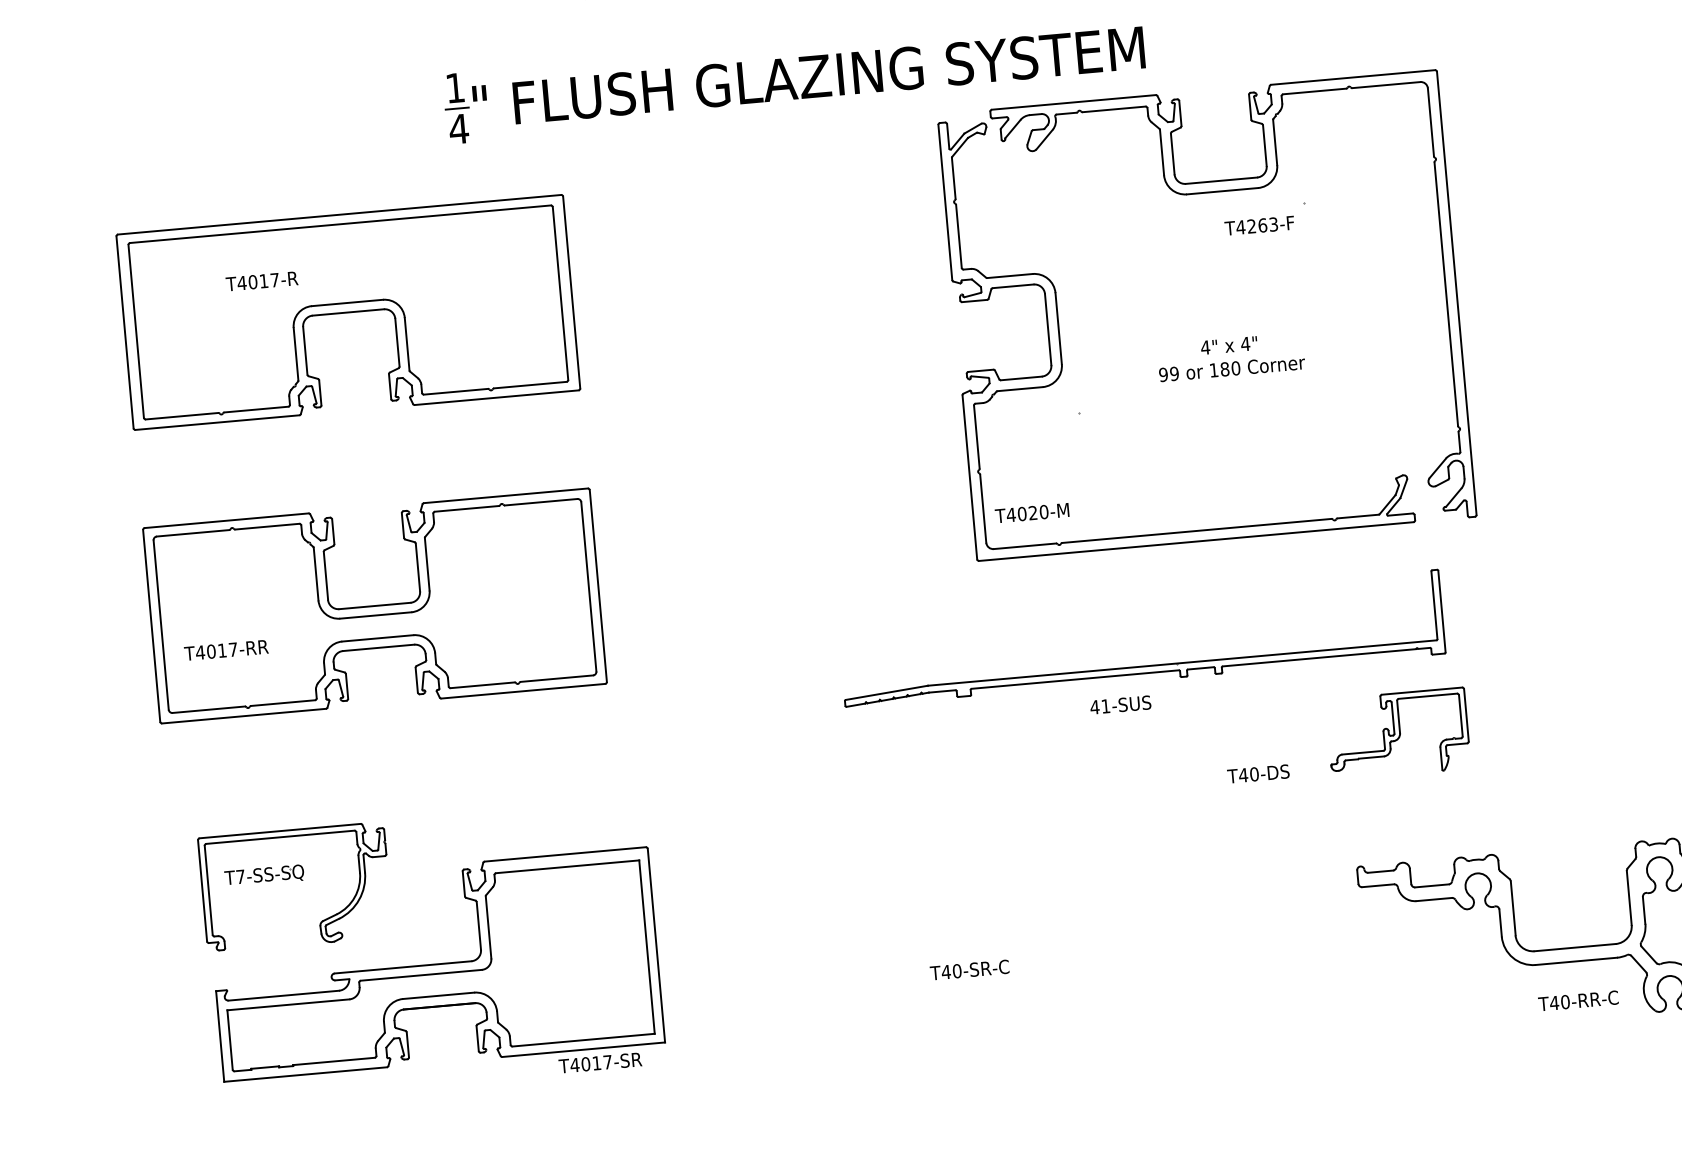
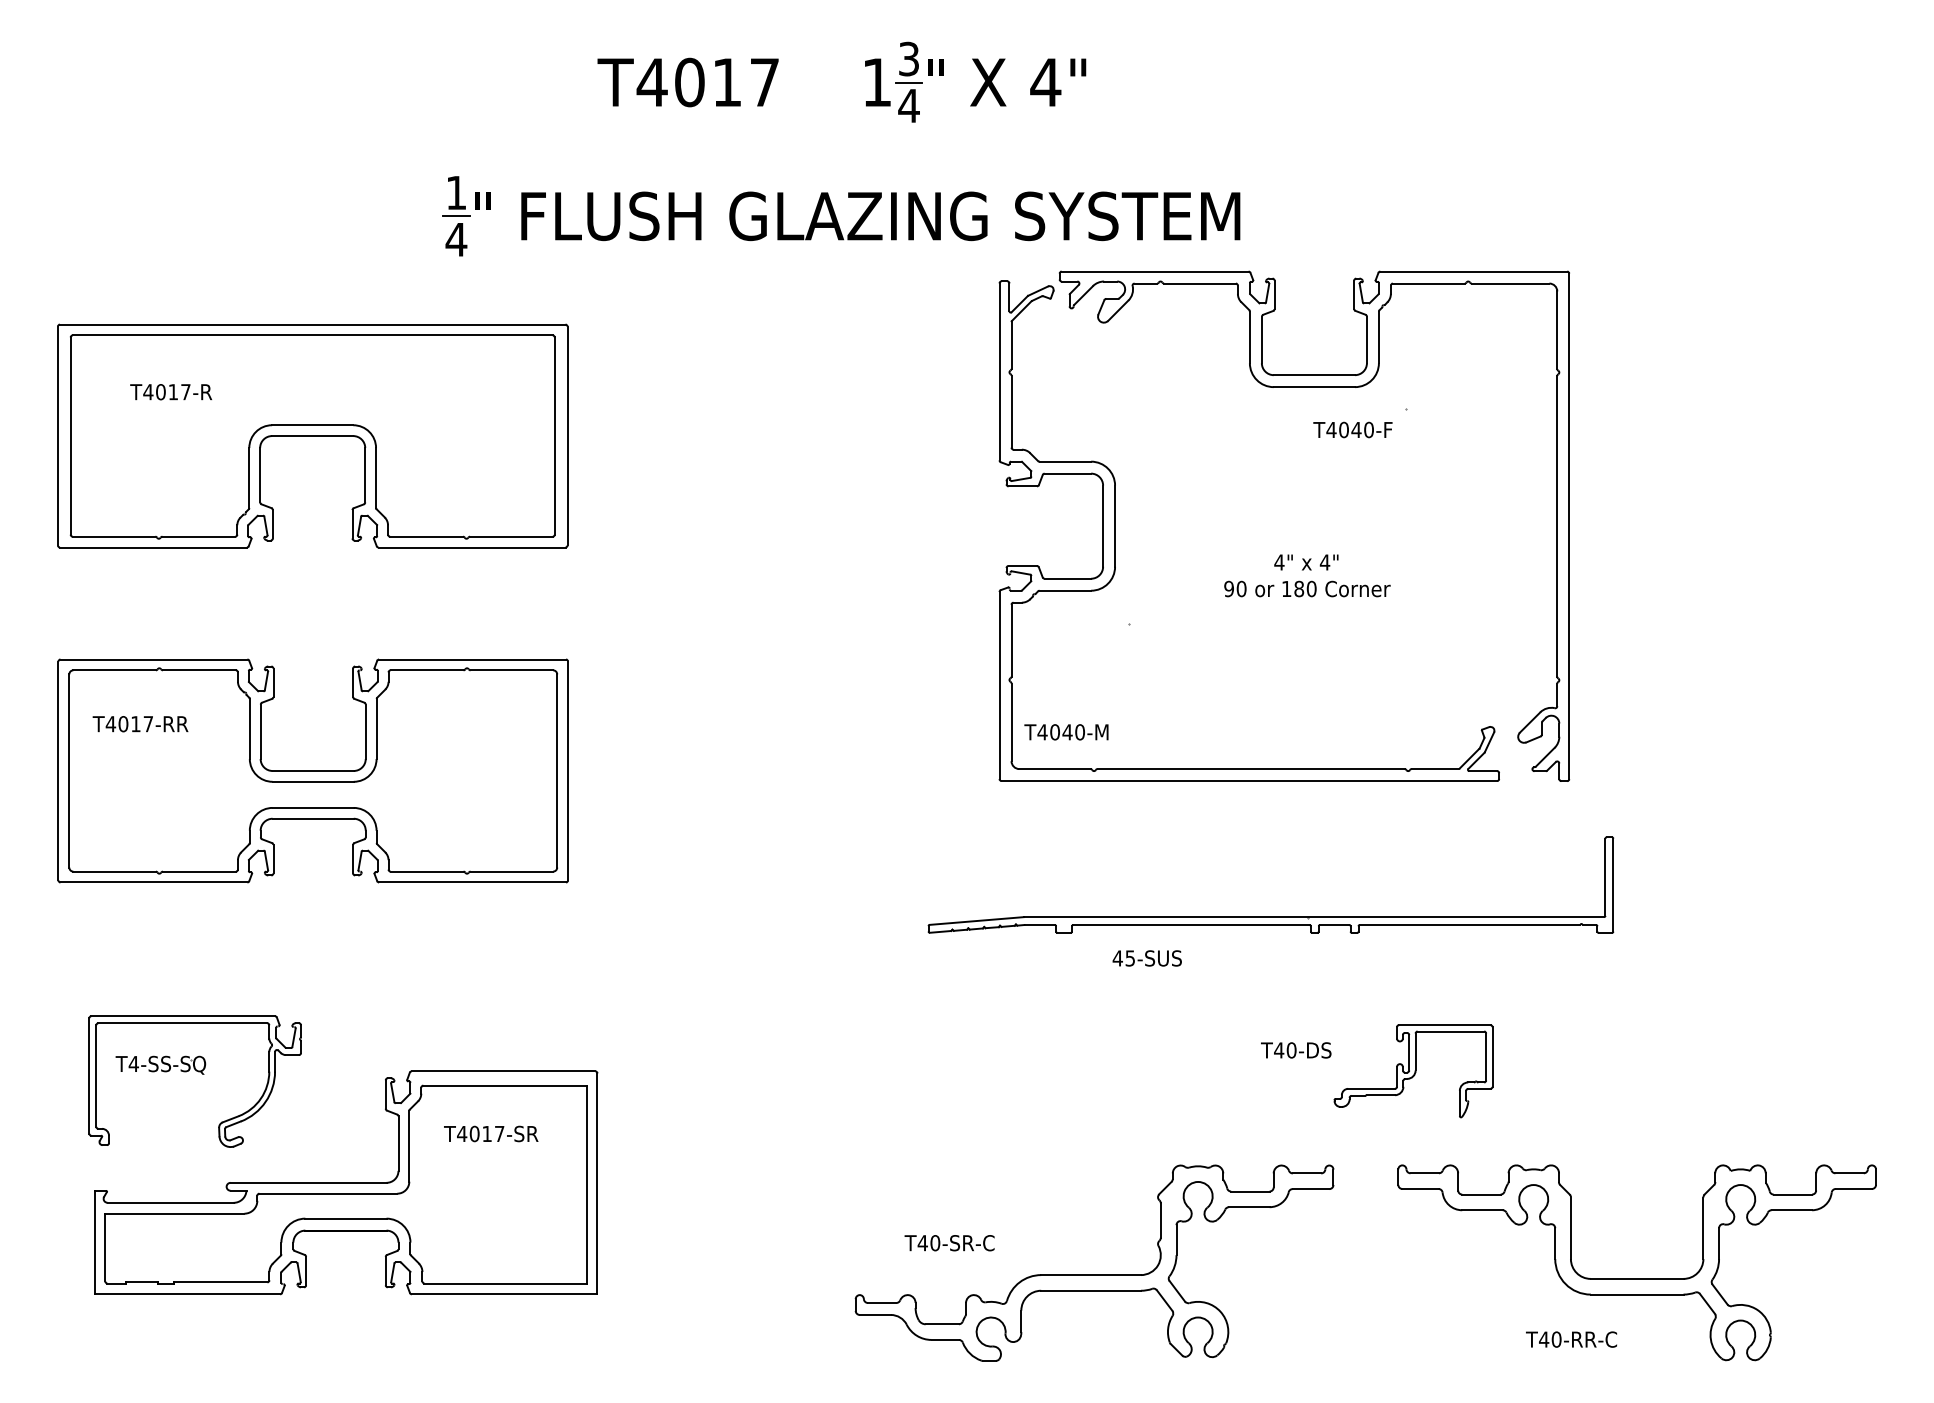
text: (1262, 225) -> (1356, 429), T4263-F -> T4040-F
text: (262, 281) -> (171, 392), moved
text: (1174, 374) -> (1241, 589), 99 -> 90
text: (1033, 513) -> (1067, 732), T4020-M -> T4040-M
text: (226, 650) -> (140, 724), moved
part: (1143, 665) -> (1270, 916), moved
text: (1105, 706) -> (1129, 958), 41-SUS -> 45-SUS
part: (1398, 734) -> (1413, 1071), moved
text: (240, 876) -> (133, 1063), T7-SS-SQ -> T4-SS-SQ
part: (1099, 986) -> (1094, 1274), added
text: (1578, 1000) -> (1571, 1339), moved
text: (600, 1062) -> (491, 1133), moved

